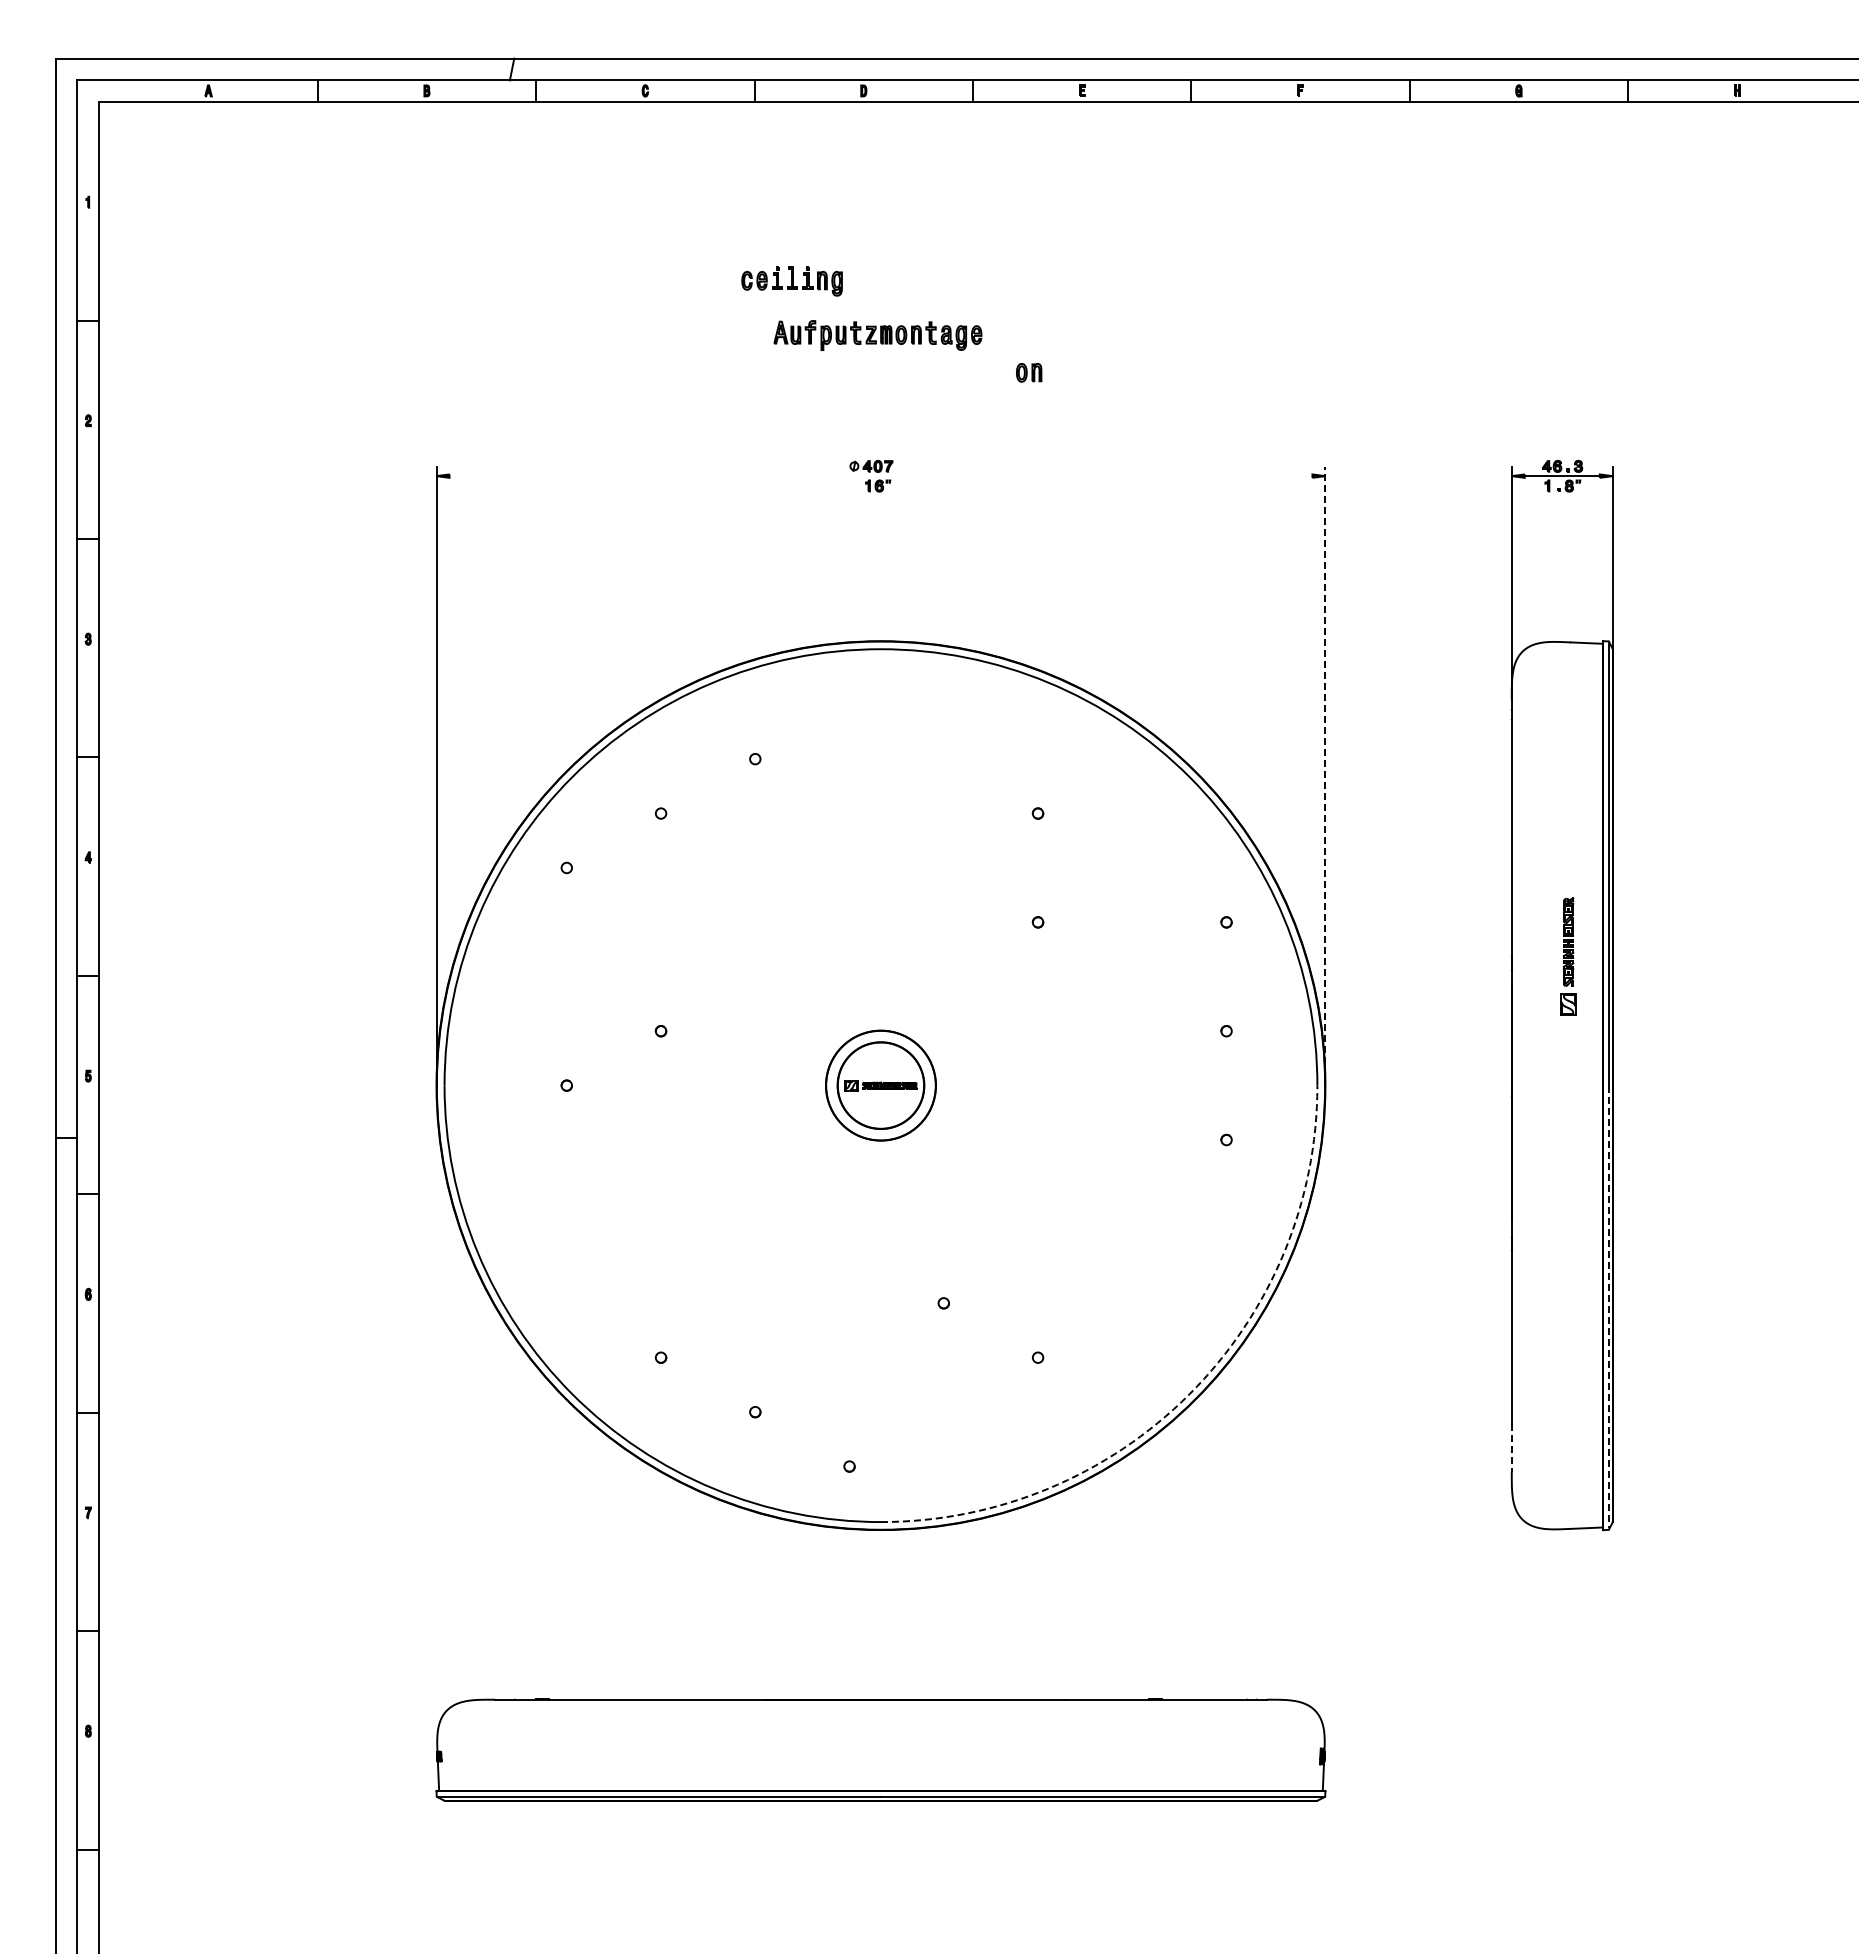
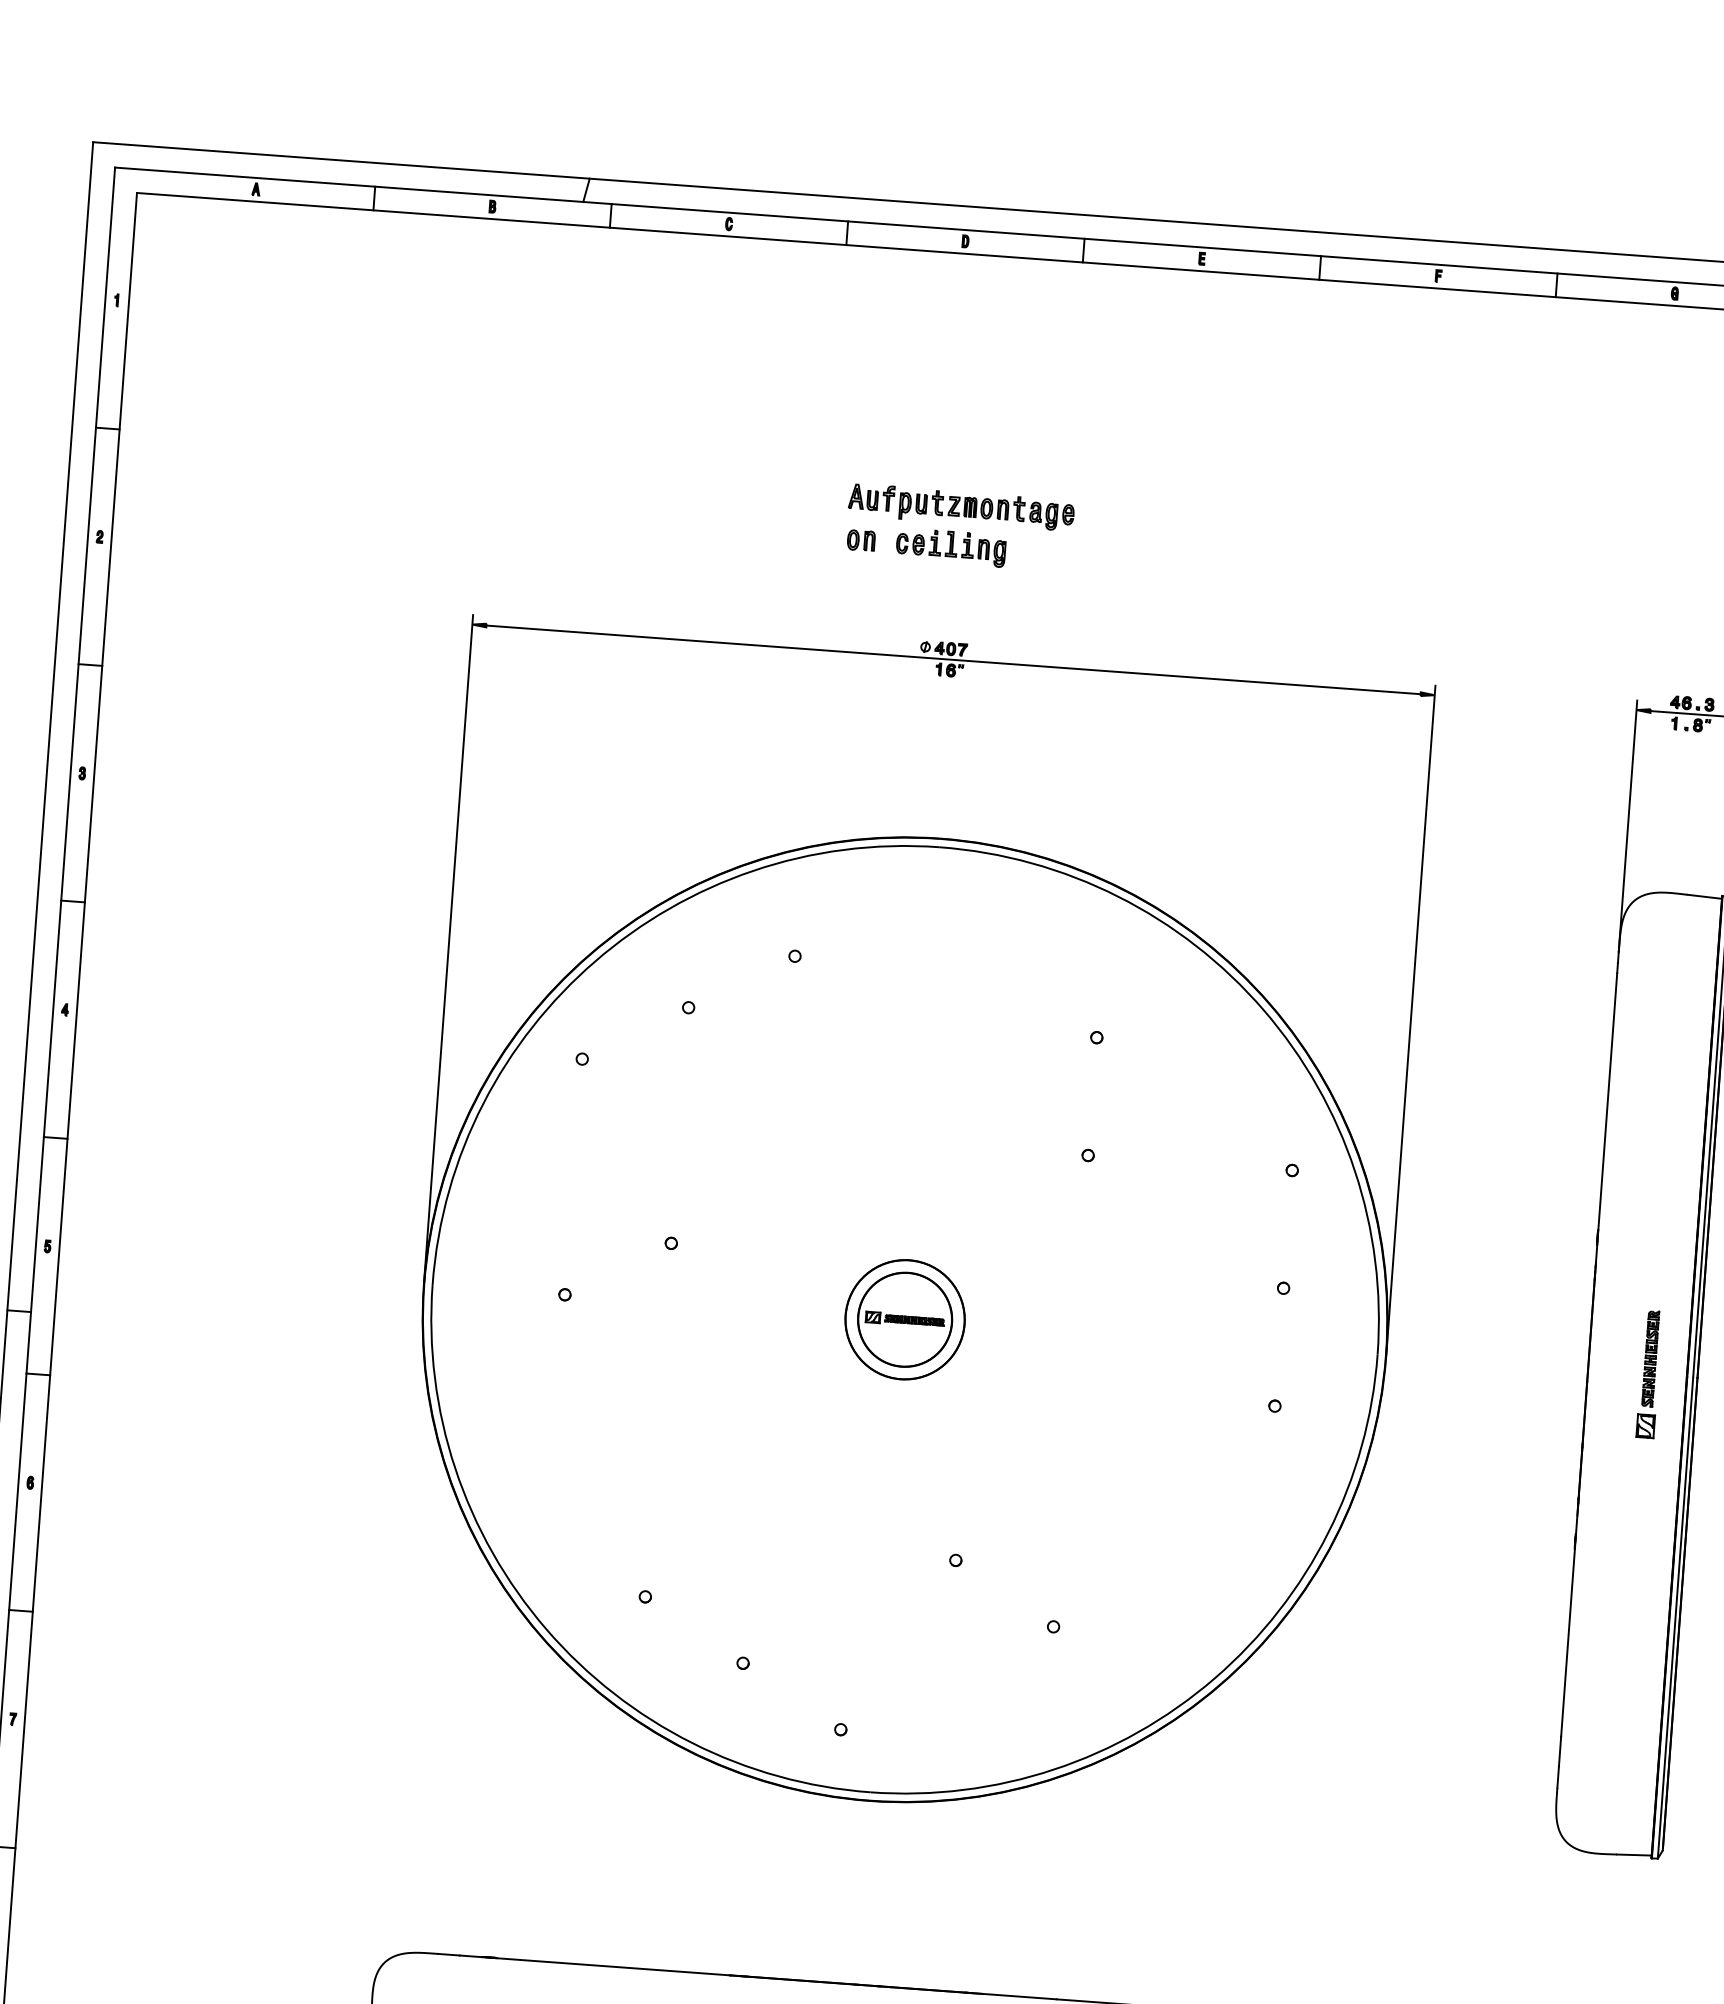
part: (791, 281) -> (950, 547), moved
part: (1029, 372) -> (861, 540), moved
line: (880, 476) -> (953, 660), added
line: (1325, 776) -> (1410, 1020), dashed -> solid
part: (1568, 956) -> (1649, 1374), moved
line: (1608, 1306) -> (1675, 1616), dashed -> solid
arc: (1189, 1394) -> (1214, 1678), dashed -> solid
line: (1511, 1448) -> (1558, 1762), dashed -> solid

